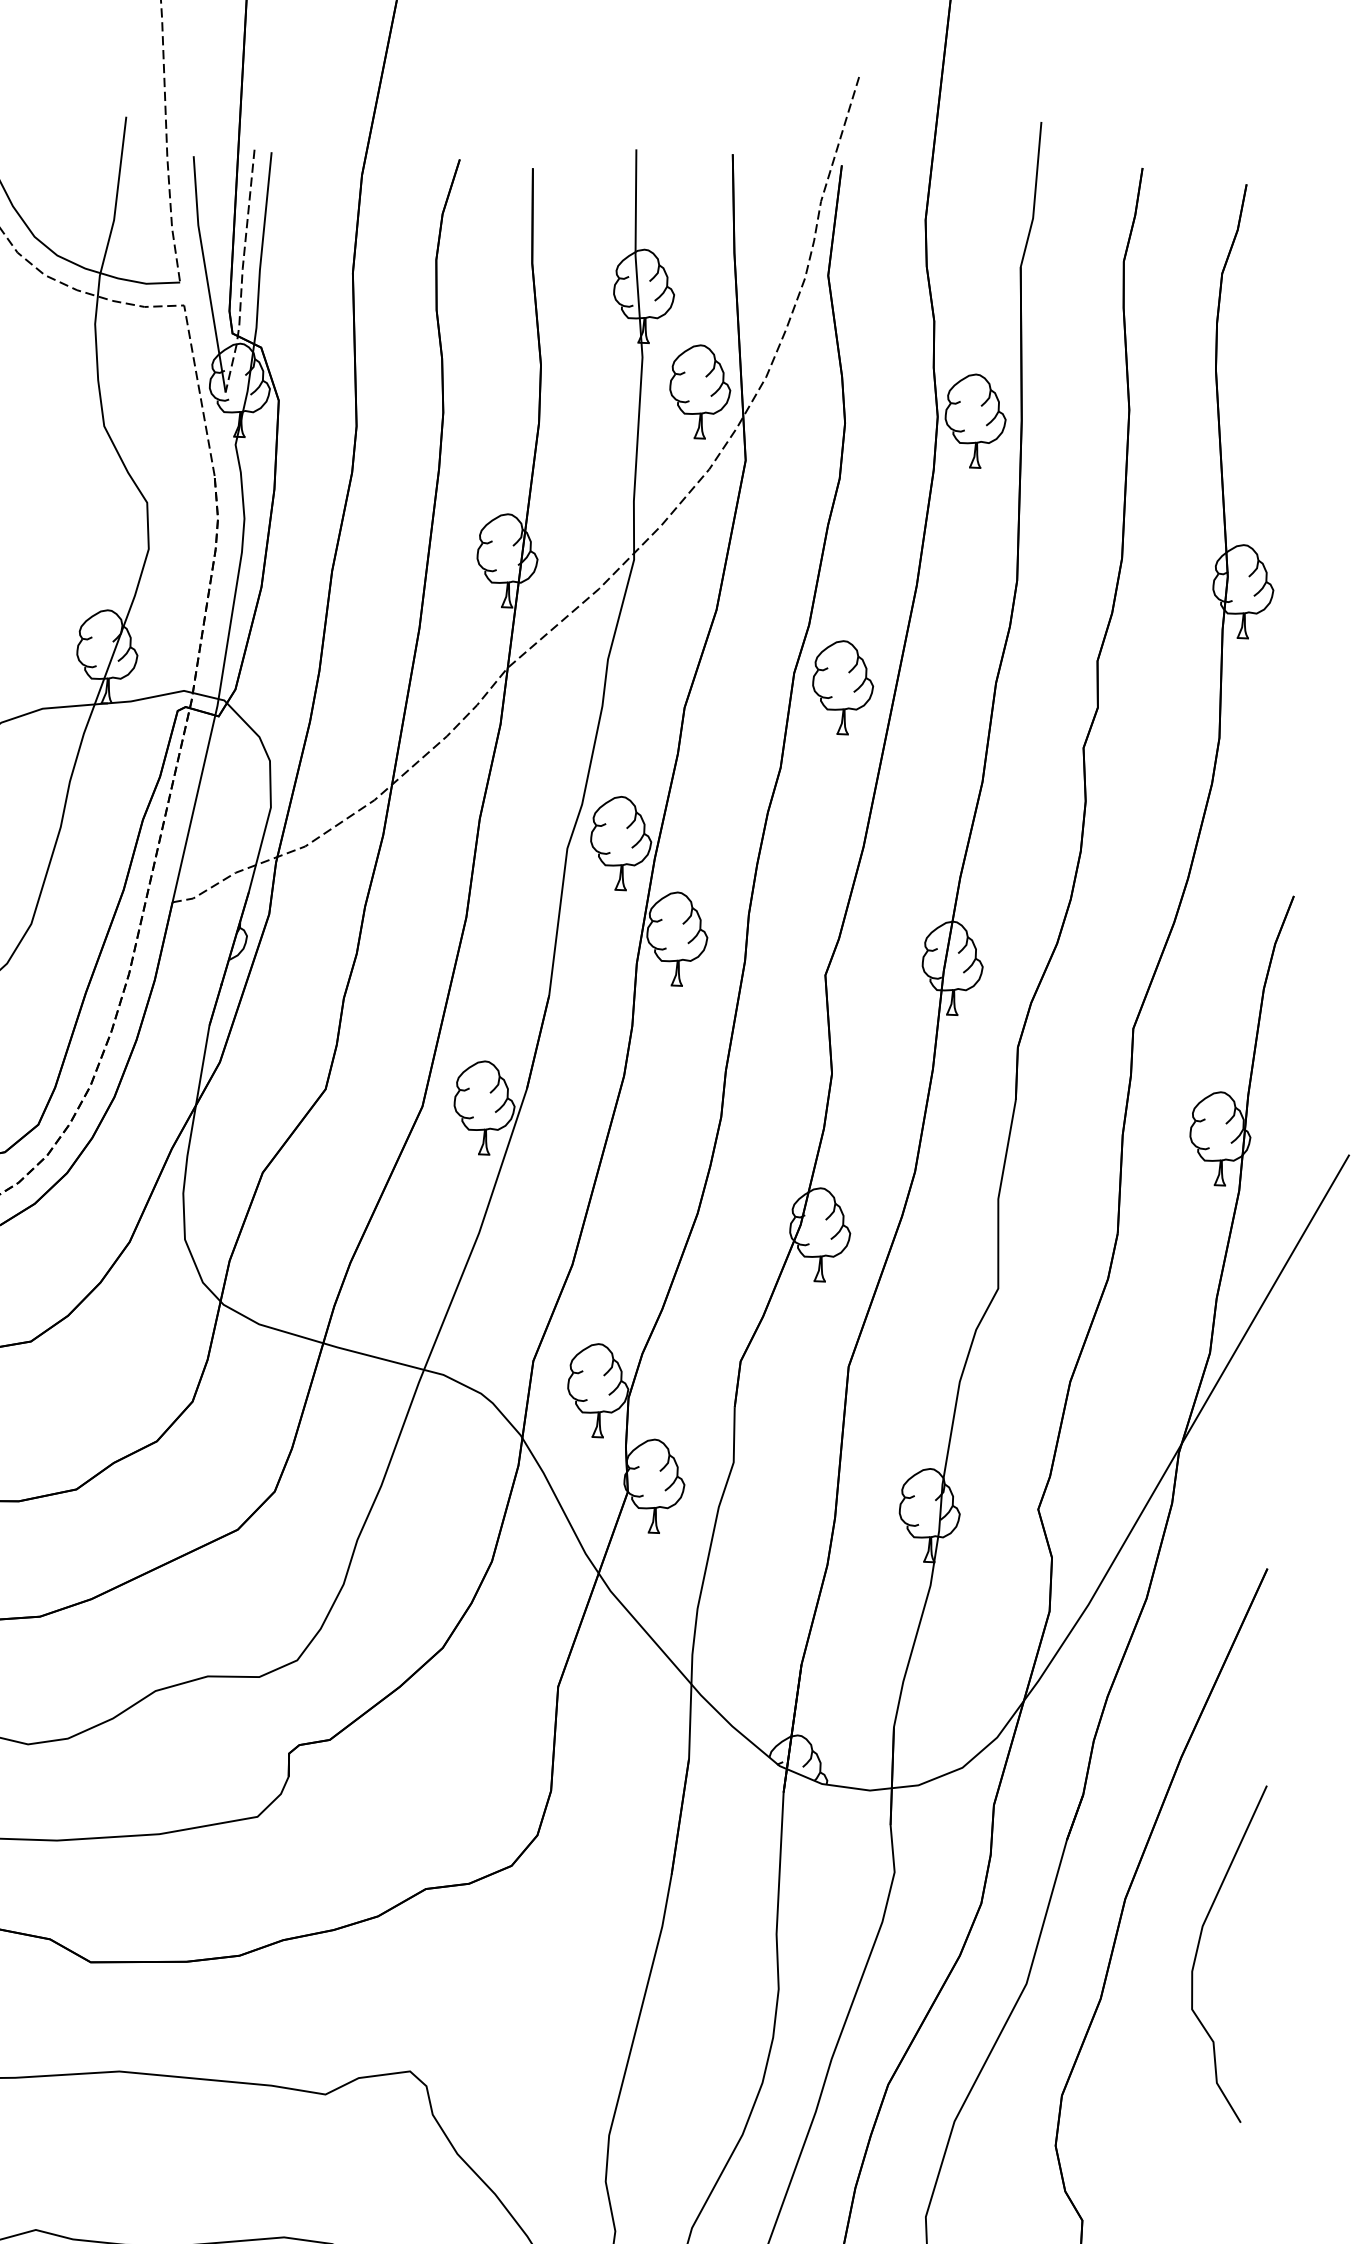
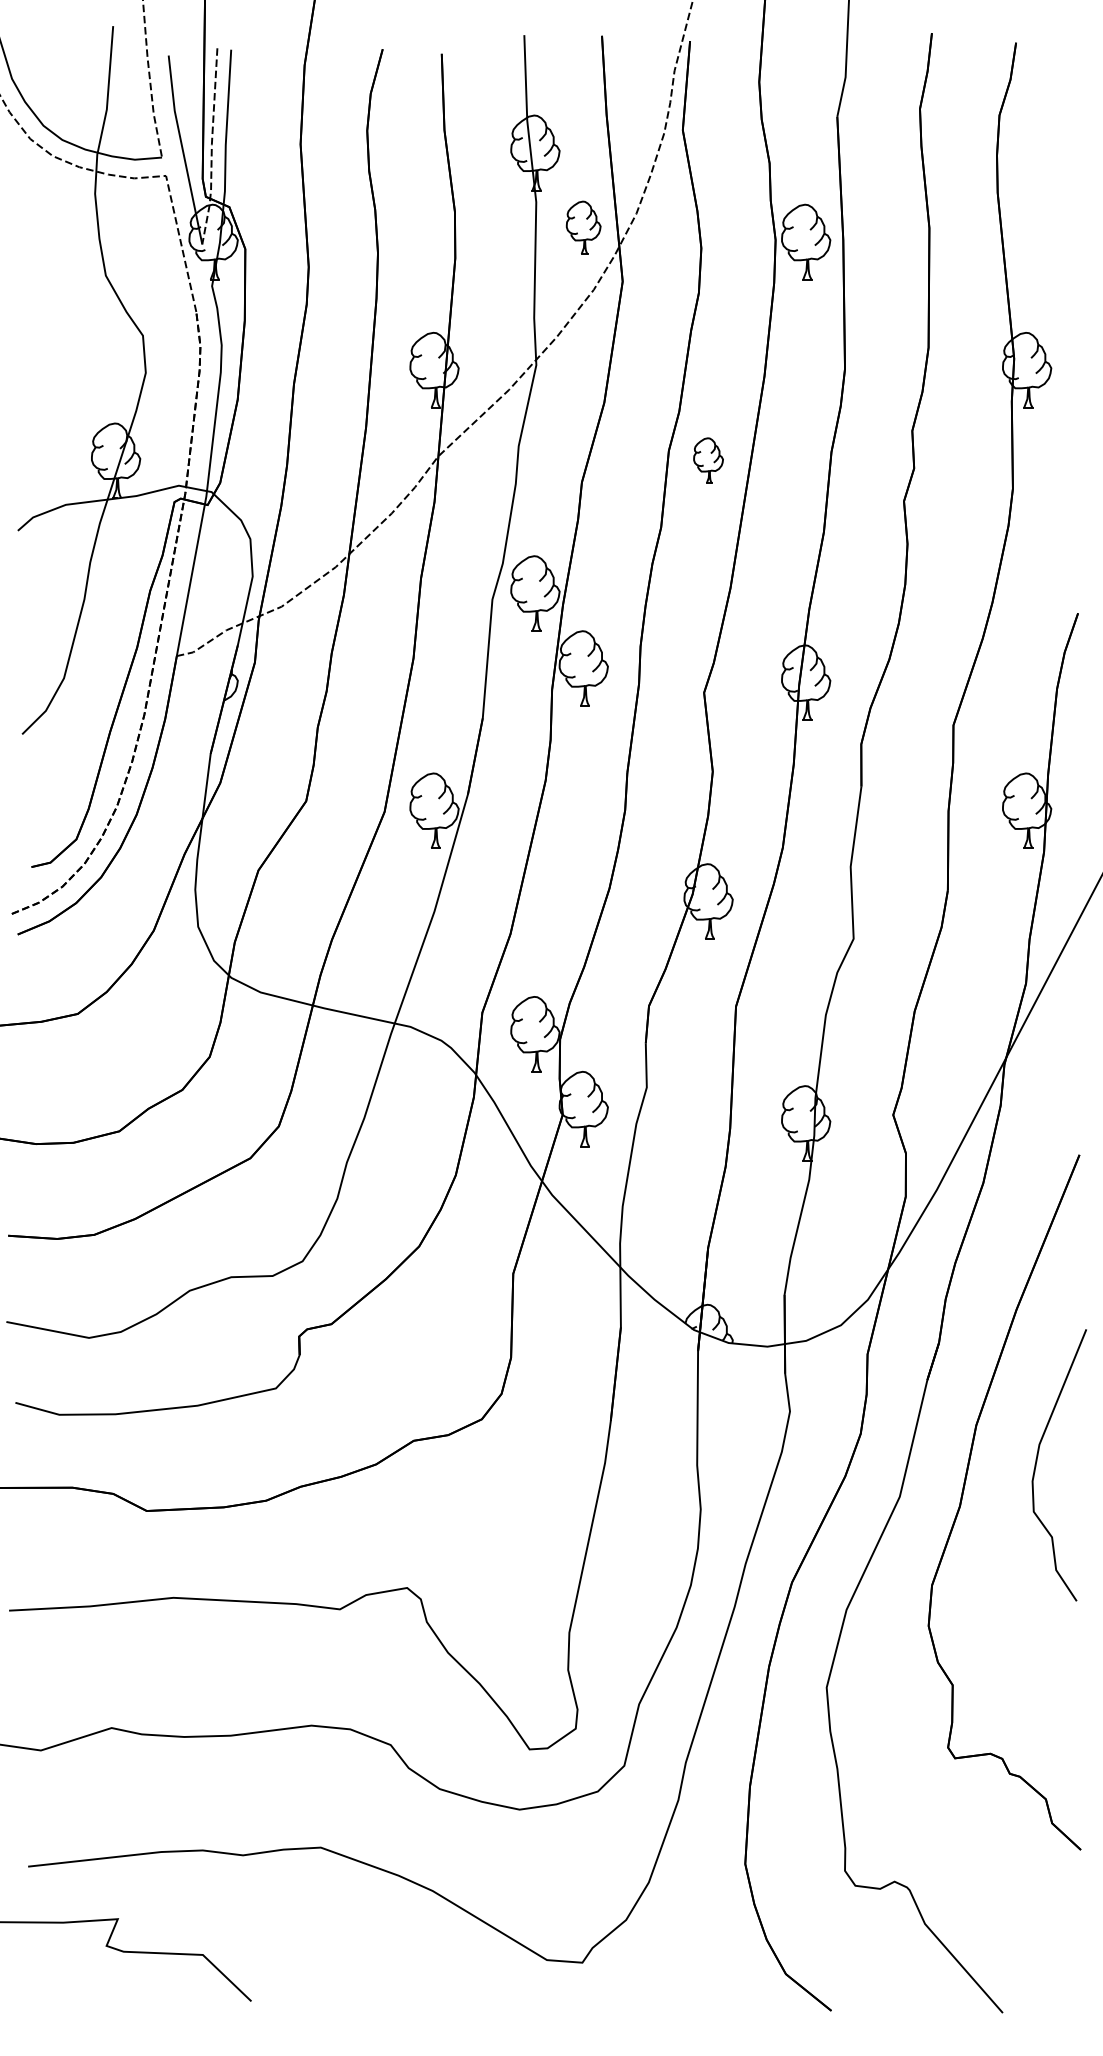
part: (699, 391) -> (583, 227), size x0.7
part: (842, 687) -> (708, 460), size x0.6

